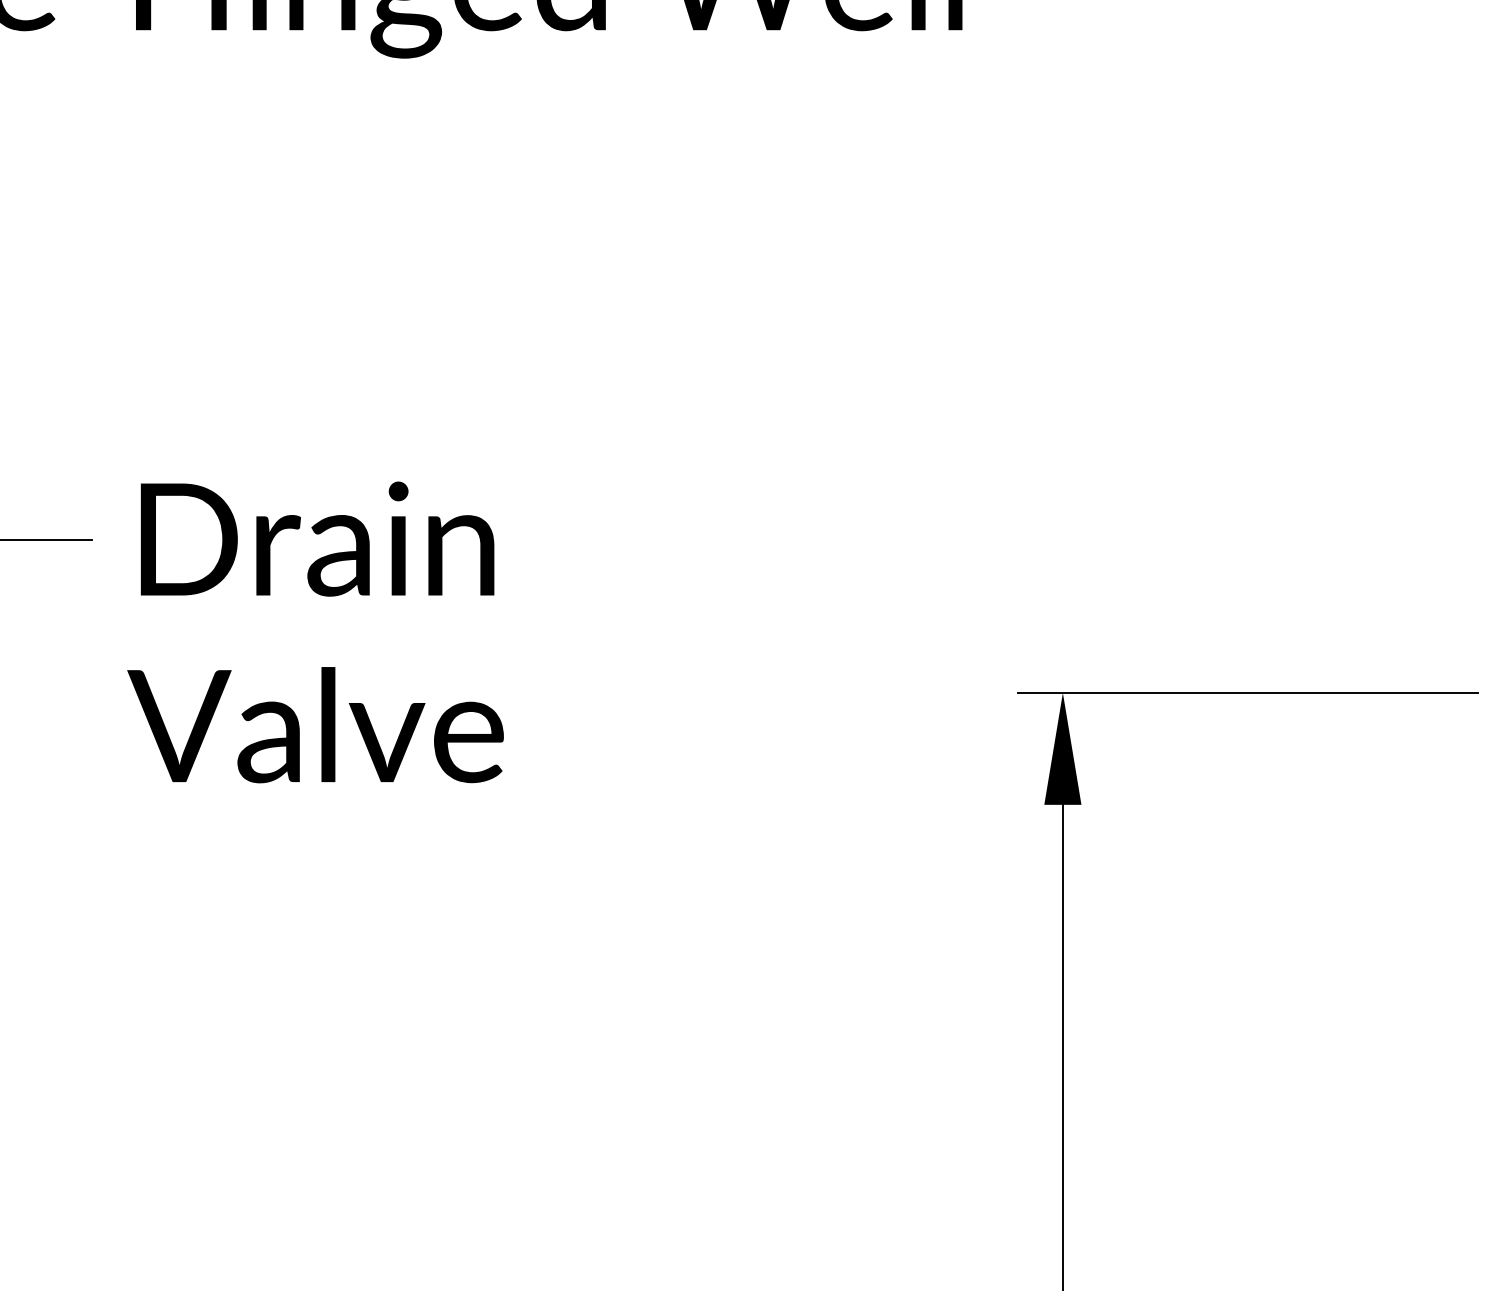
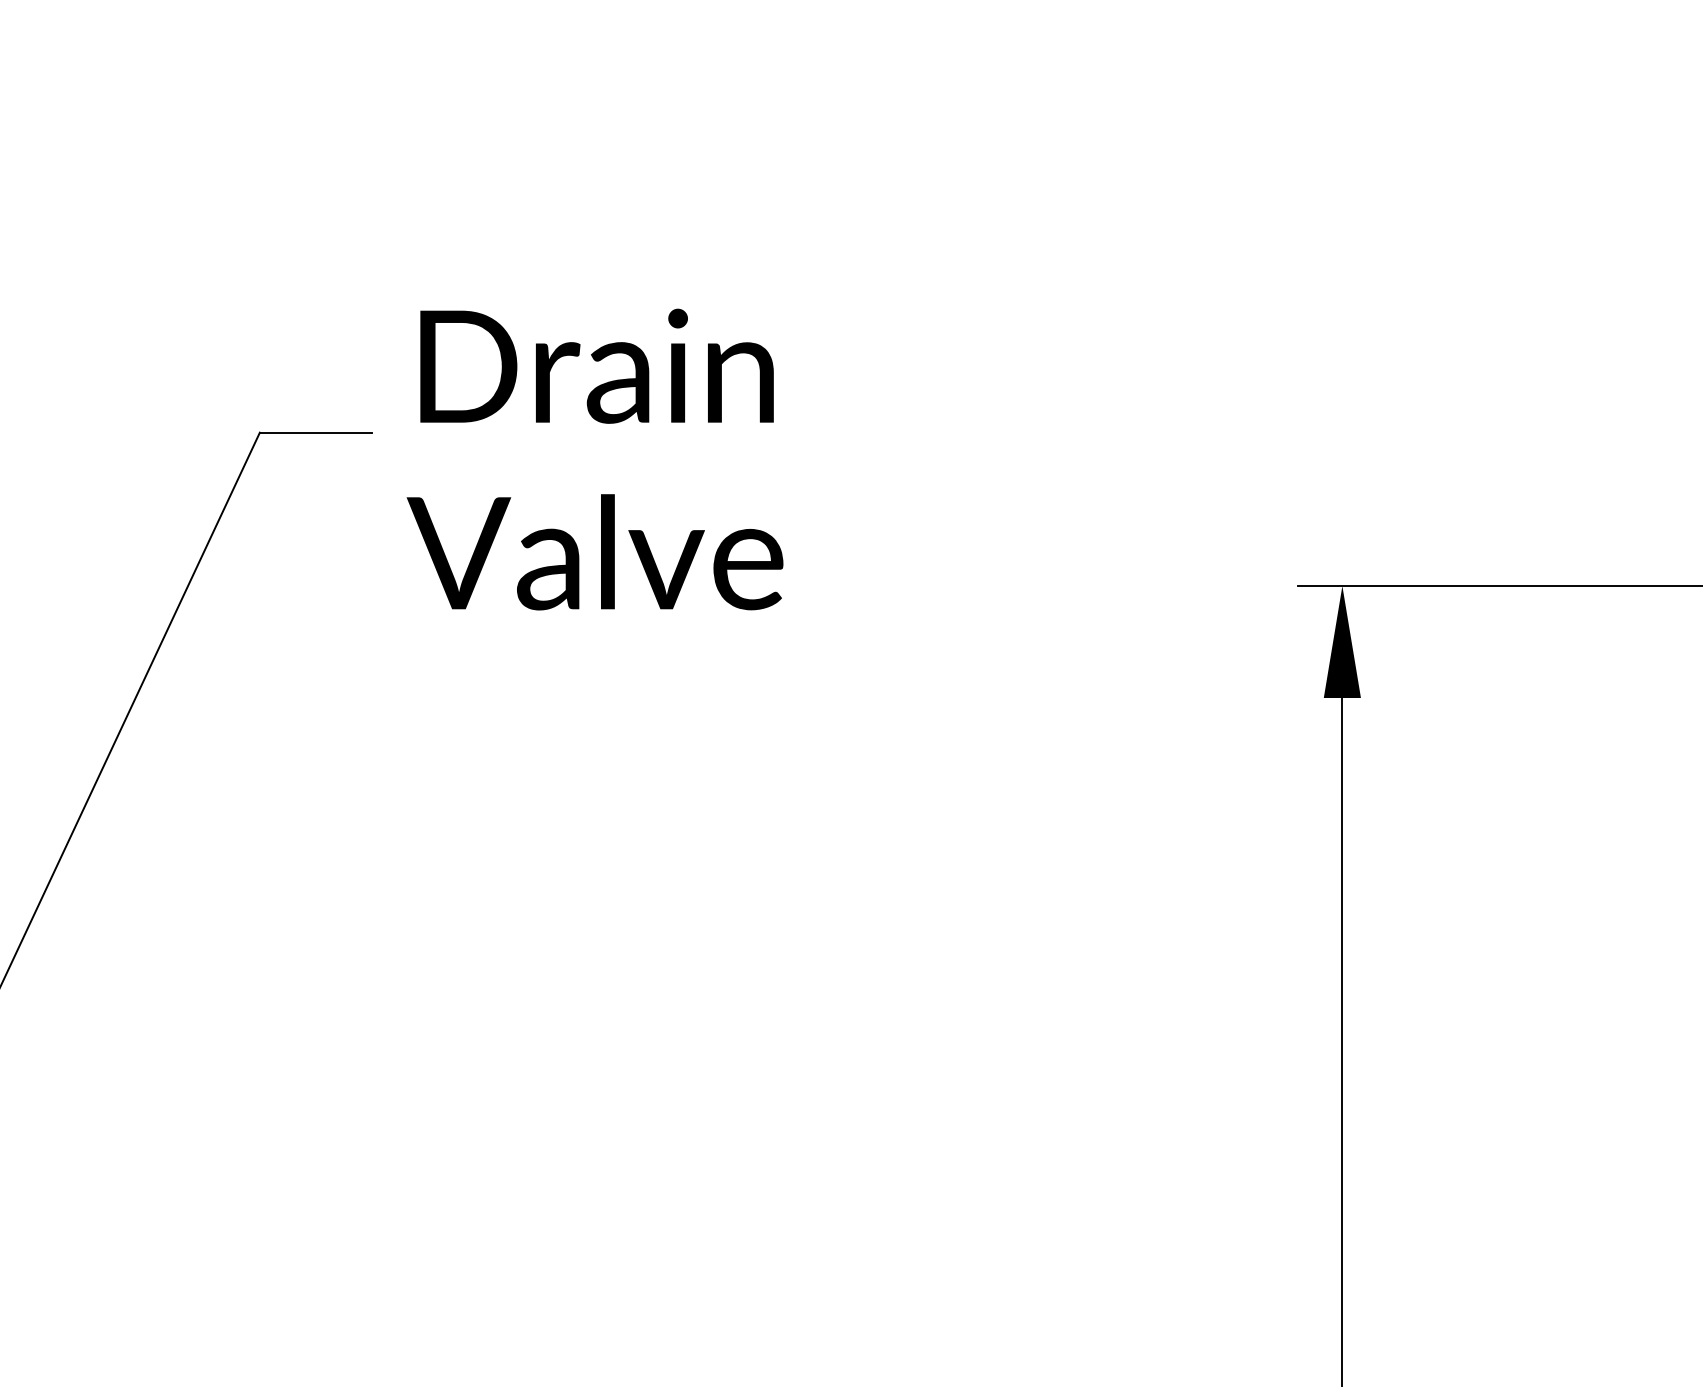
text: (315, 632) -> (594, 459), moved

